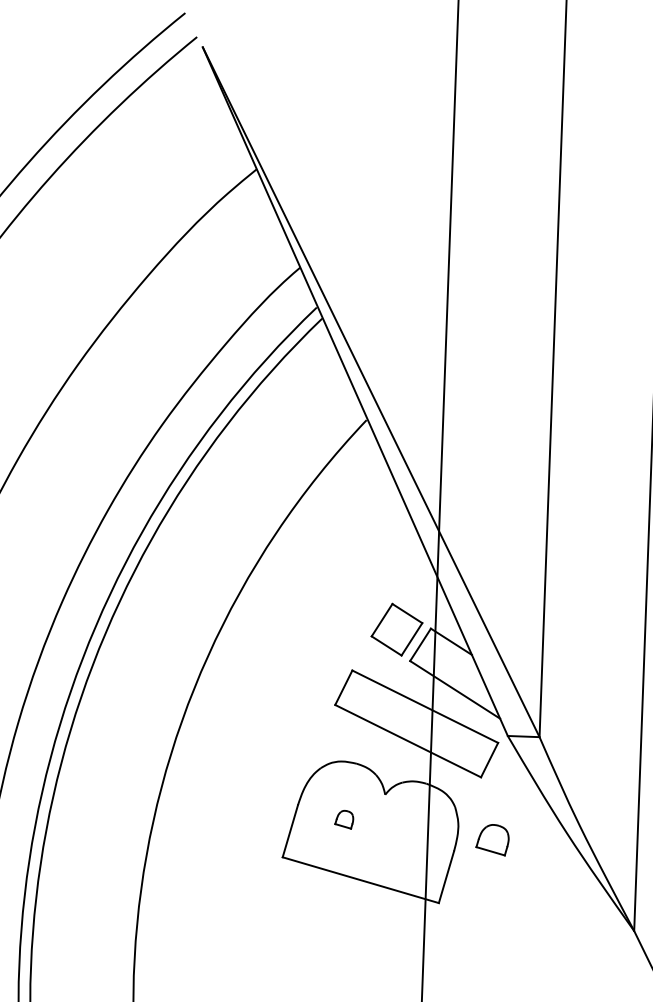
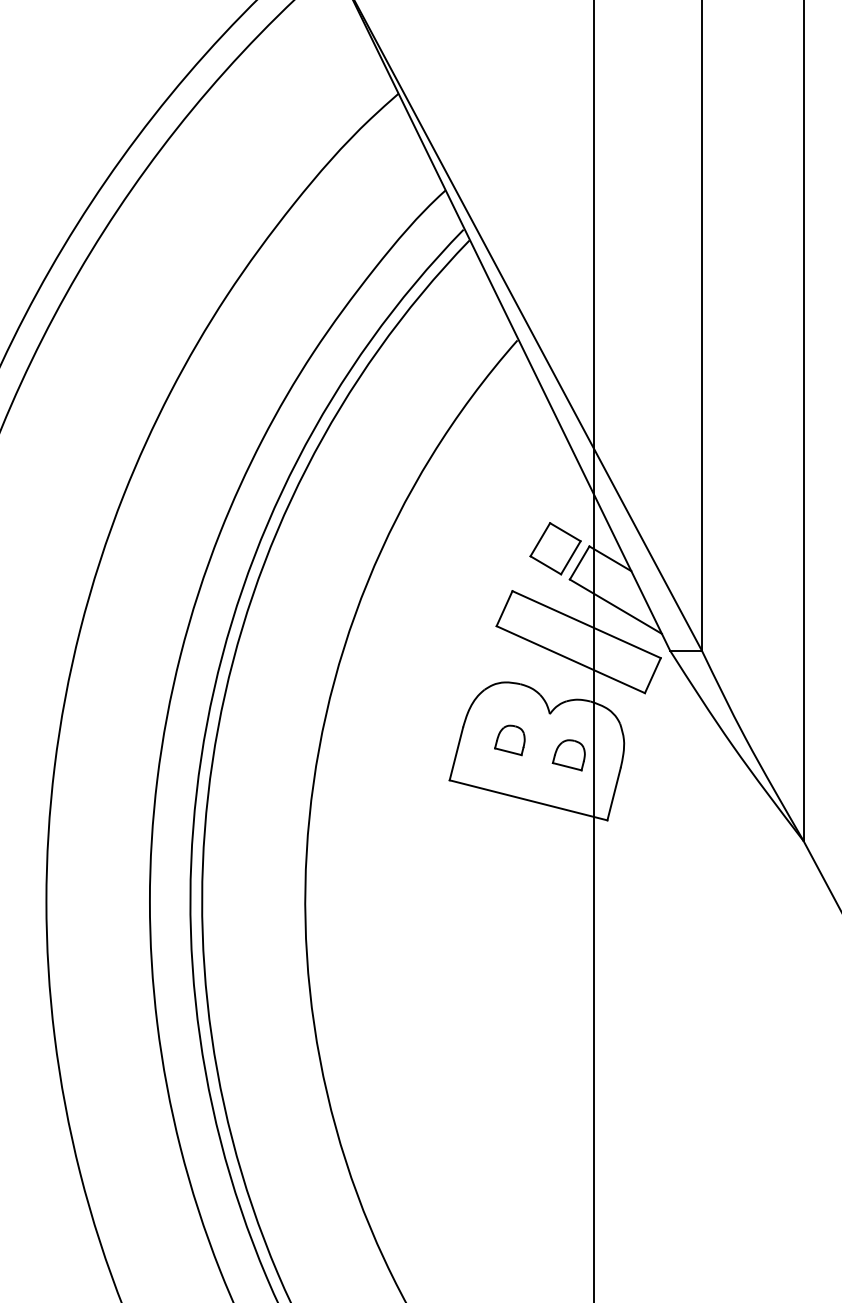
part: (343, 819) -> (509, 740), size x1.67
part: (492, 840) -> (568, 755), moved

